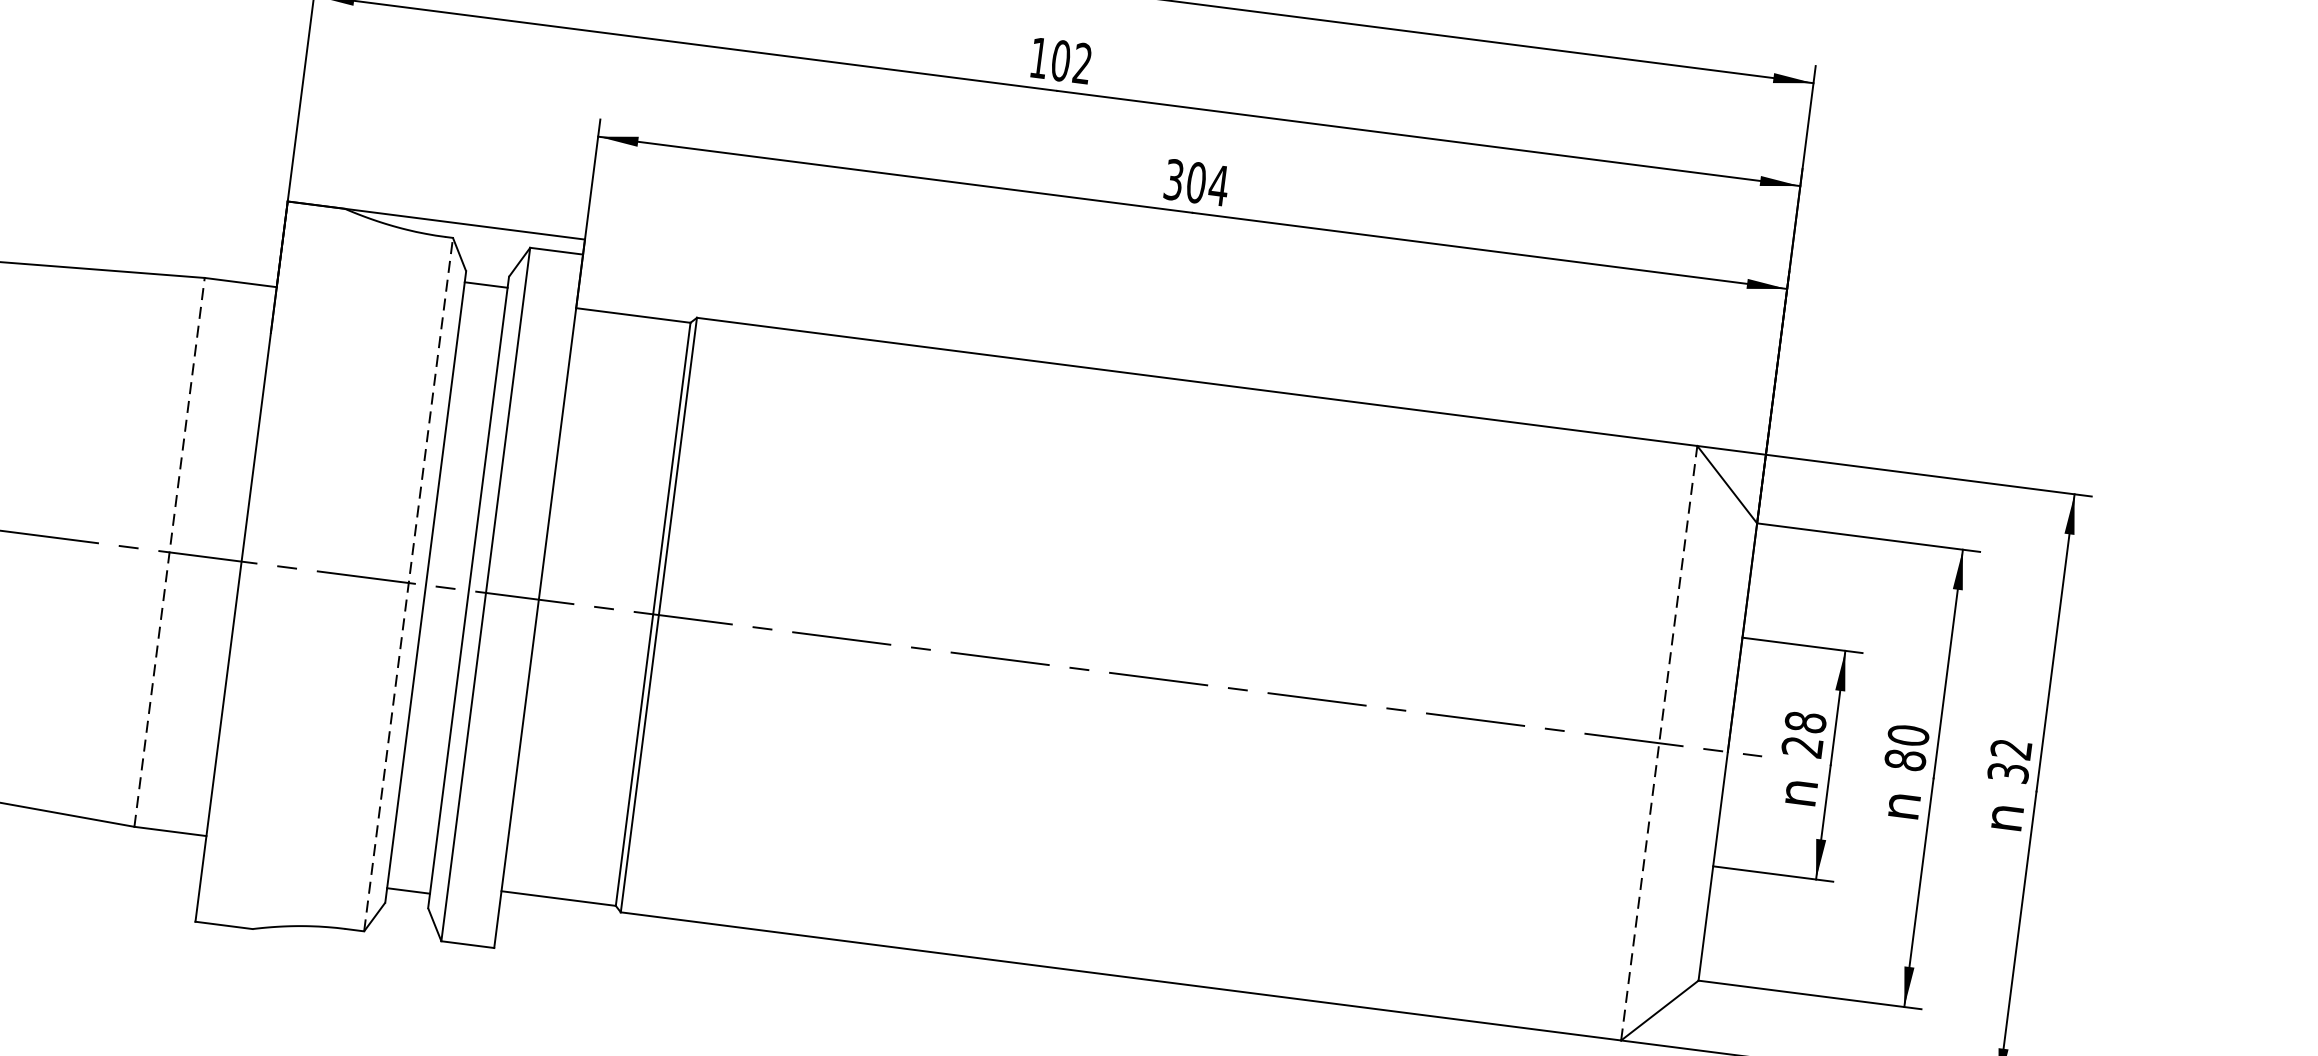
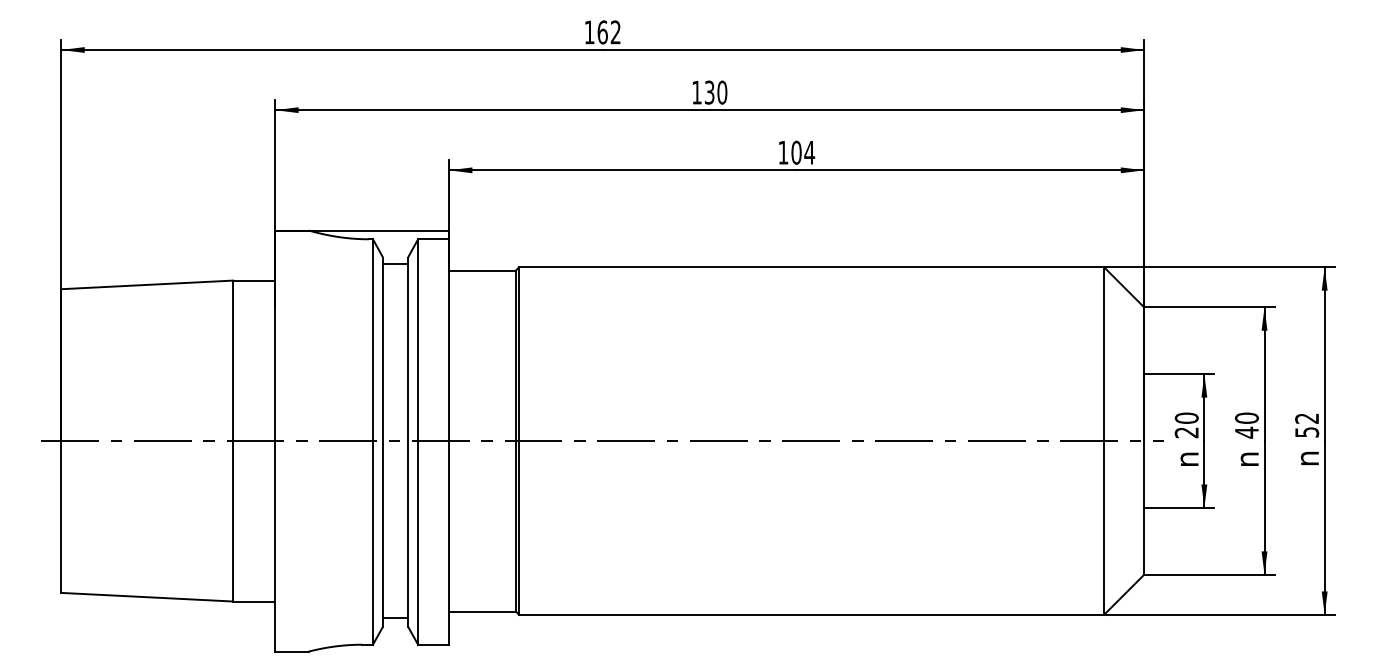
text: (1070, 61) -> (715, 92), 102 -> 130
text: (1174, 179) -> (783, 152), 304 -> 104
line: (170, 551) -> (233, 440), dashed -> solid
line: (407, 585) -> (372, 442), dashed -> solid
text: (1805, 720) -> (1186, 417), 28 -> 20
line: (1659, 744) -> (1104, 441), dashed -> solid
text: (1904, 759) -> (1246, 432), 80 -> 40
text: (2007, 772) -> (1306, 432), 32 -> 52

